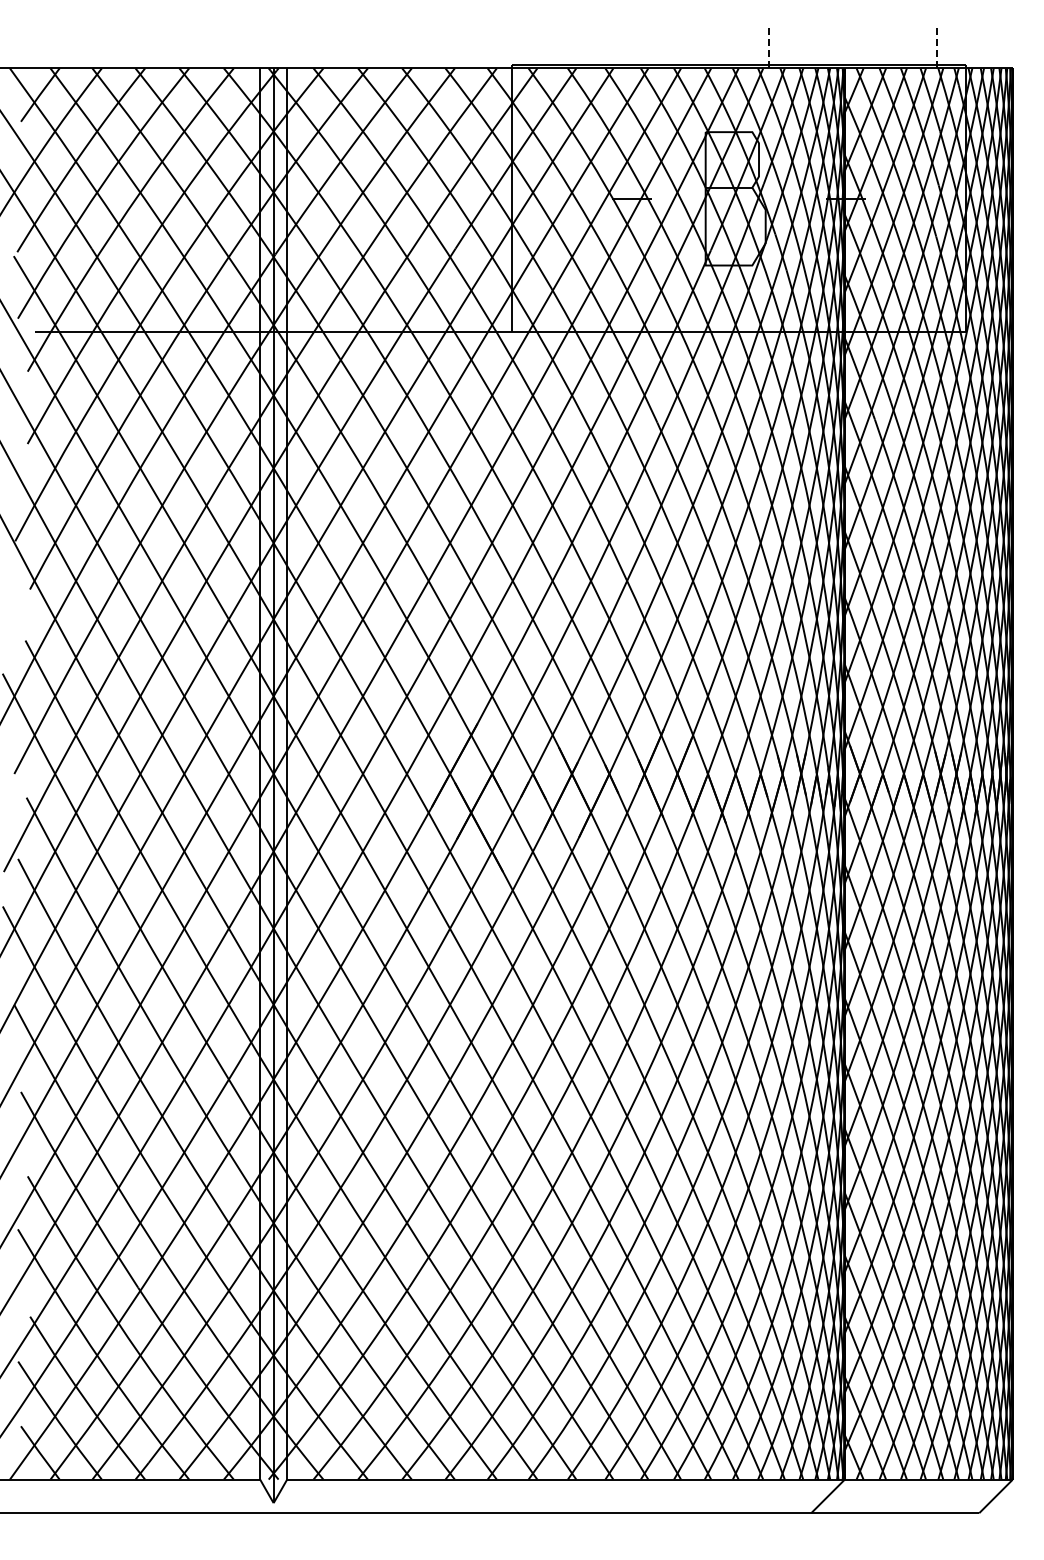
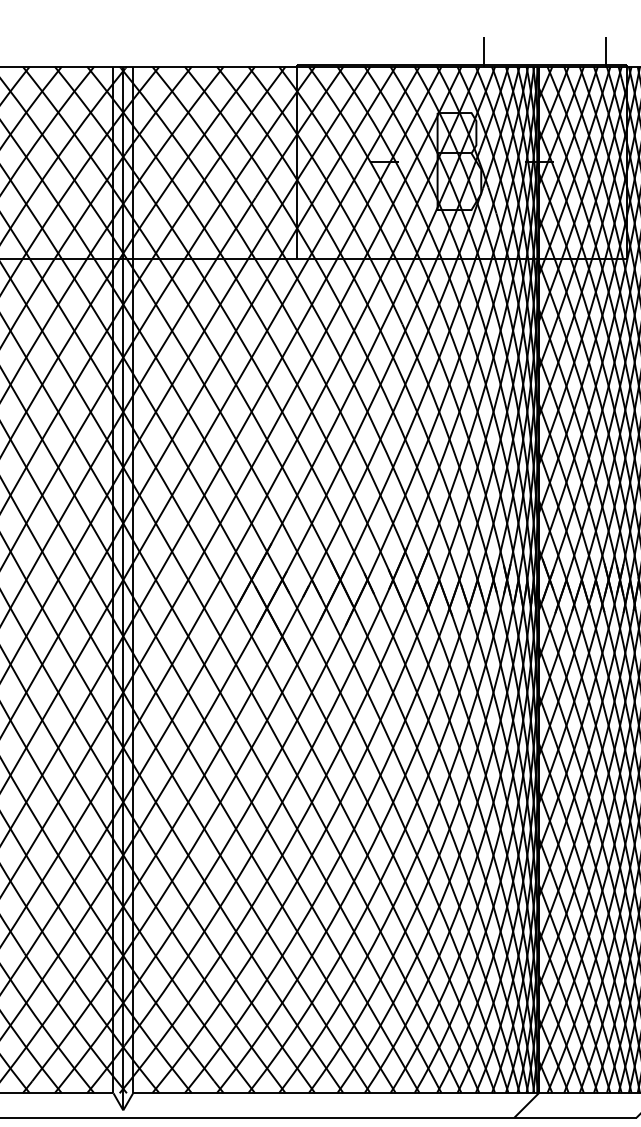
line: (769, 47) -> (484, 51), dashed -> solid
line: (937, 47) -> (606, 51), dashed -> solid

